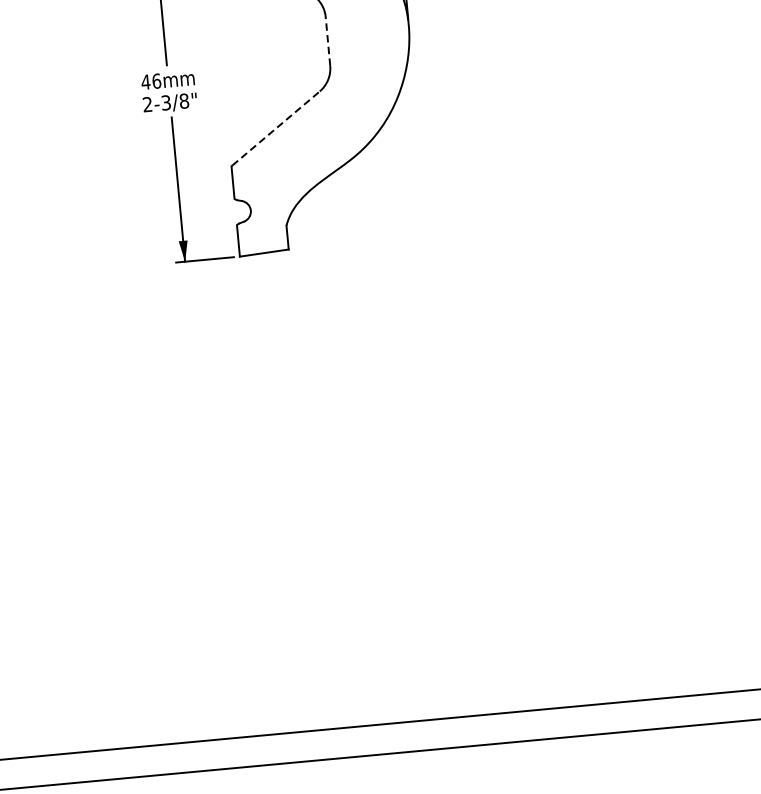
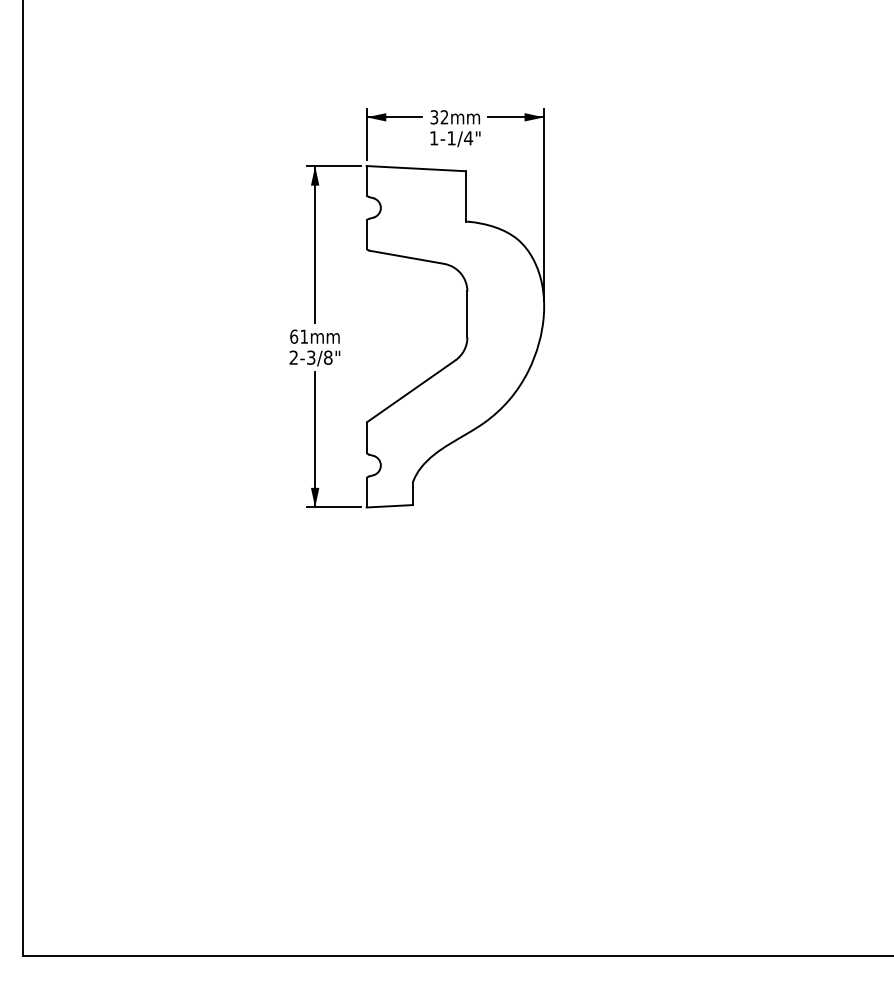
line: (328, 41) -> (467, 314), dashed -> solid
text: (150, 81) -> (298, 336), 46 -> 61
line: (276, 128) -> (411, 391), dashed -> solid

